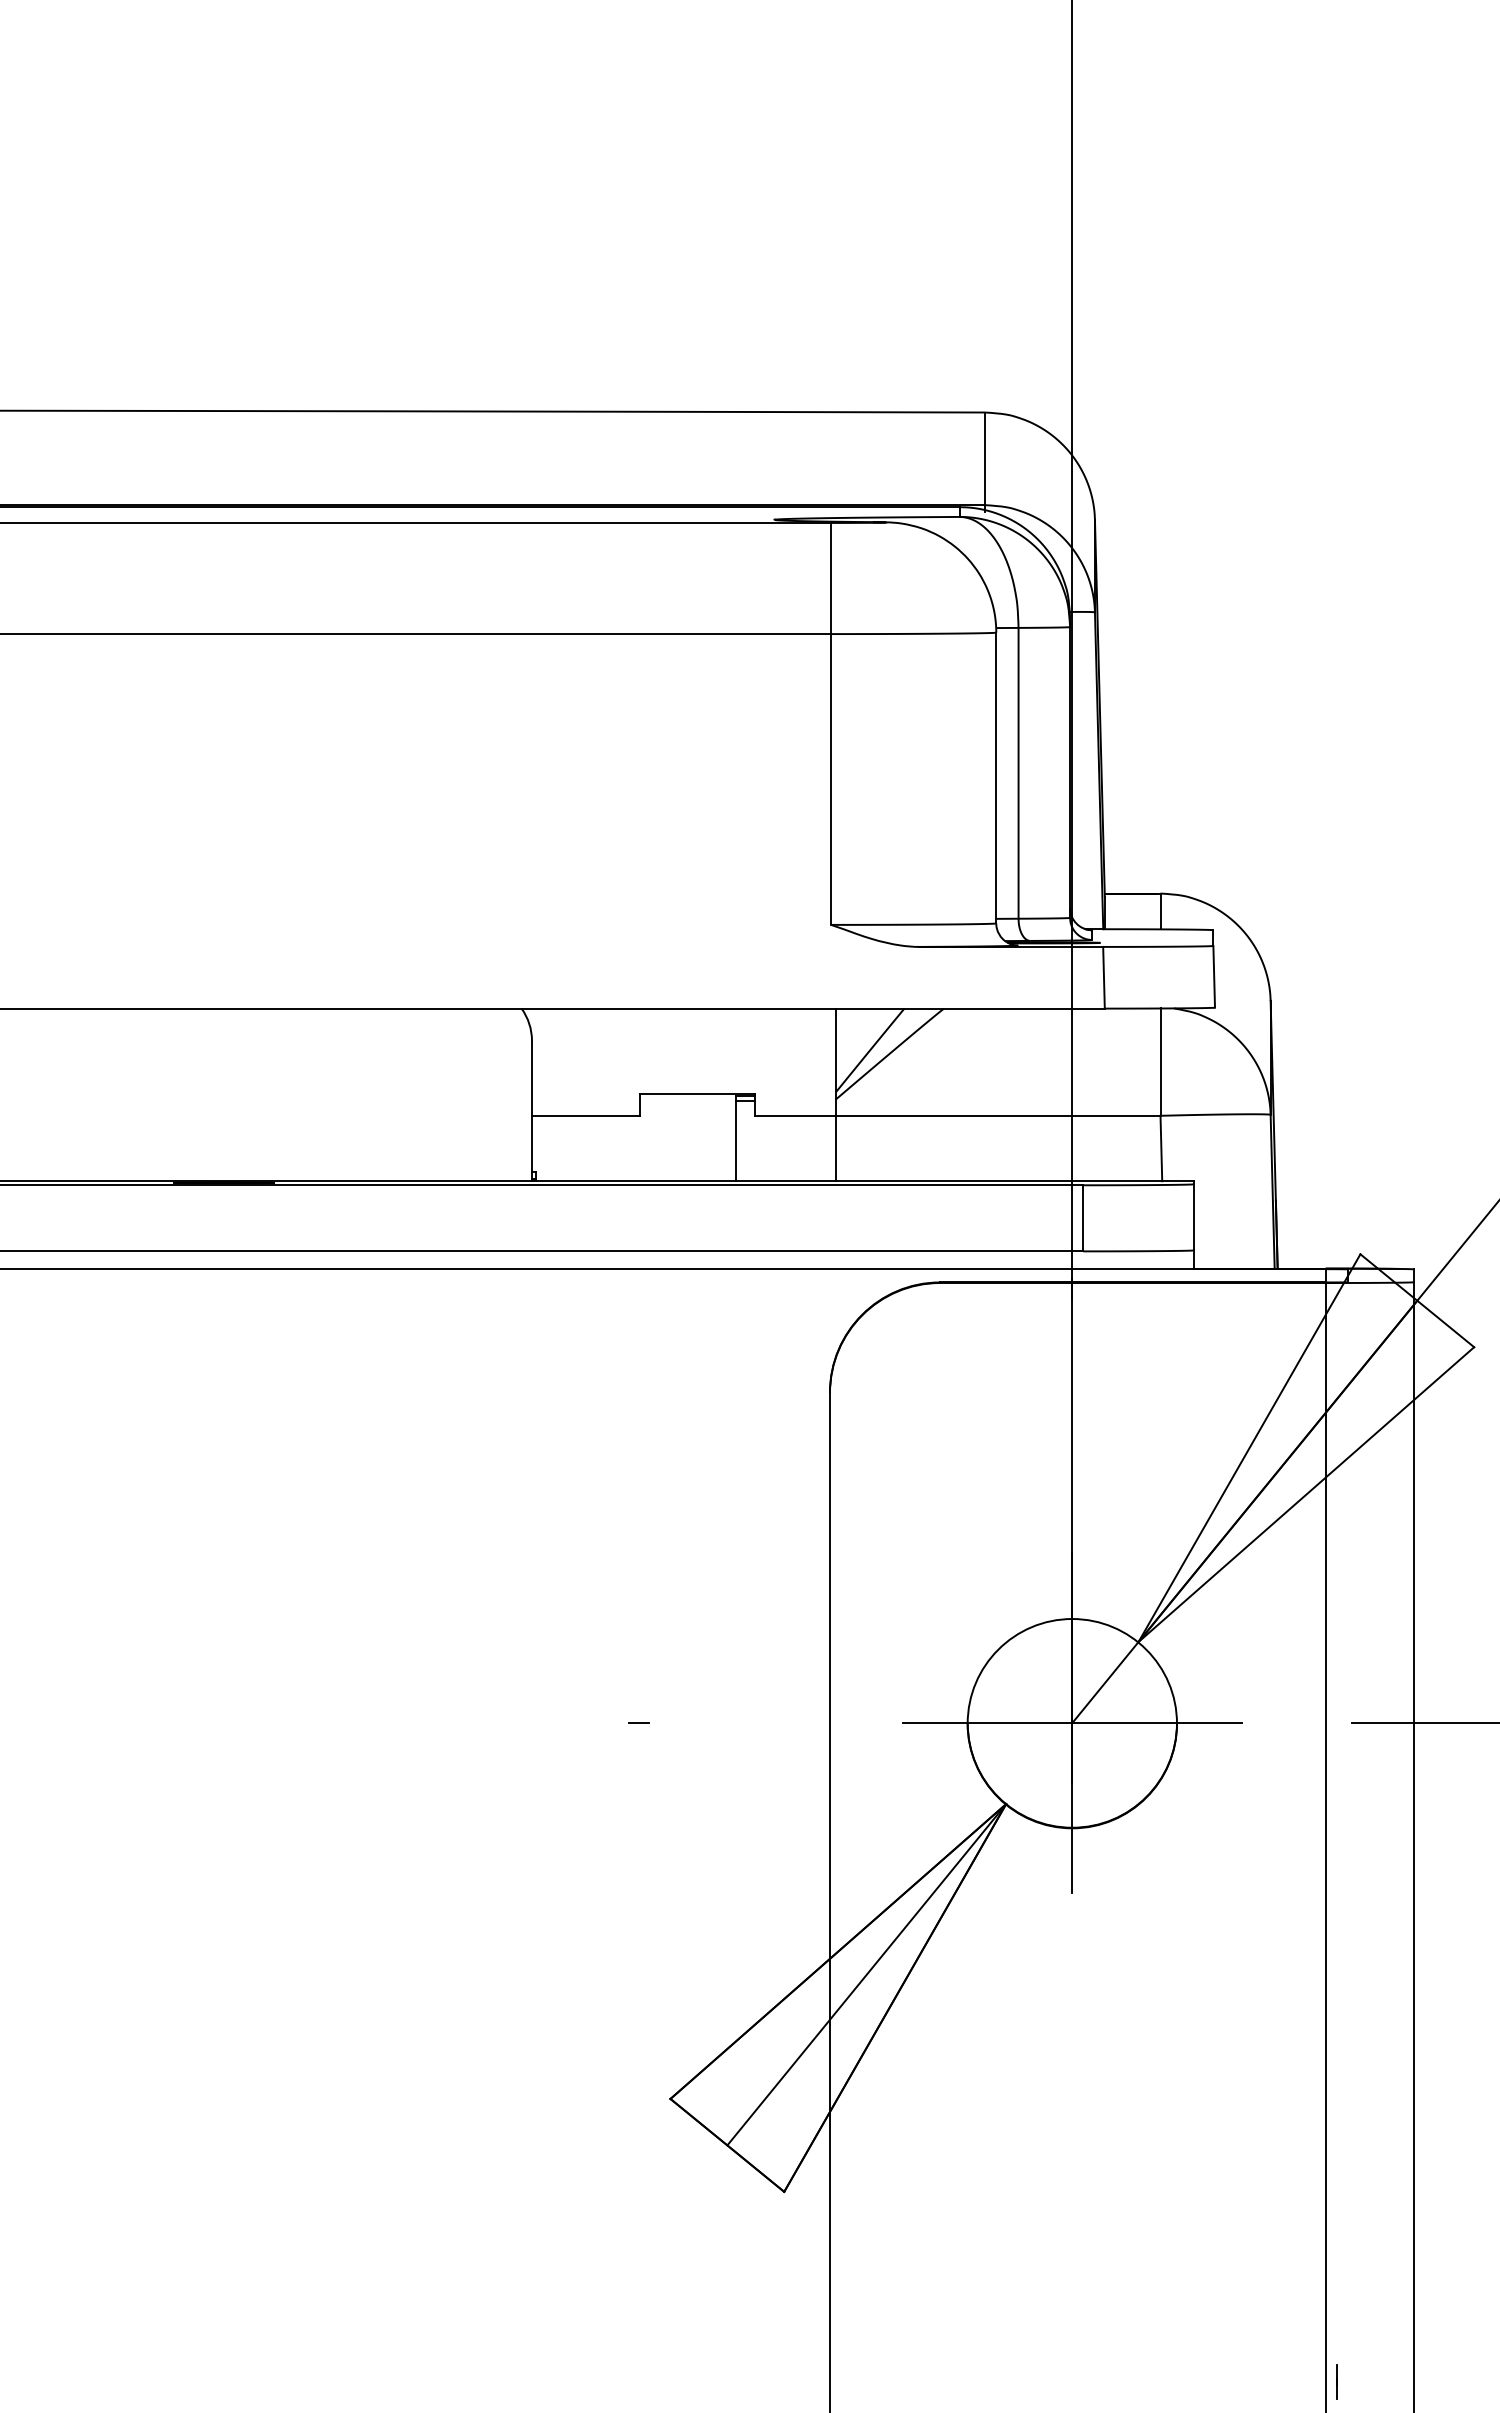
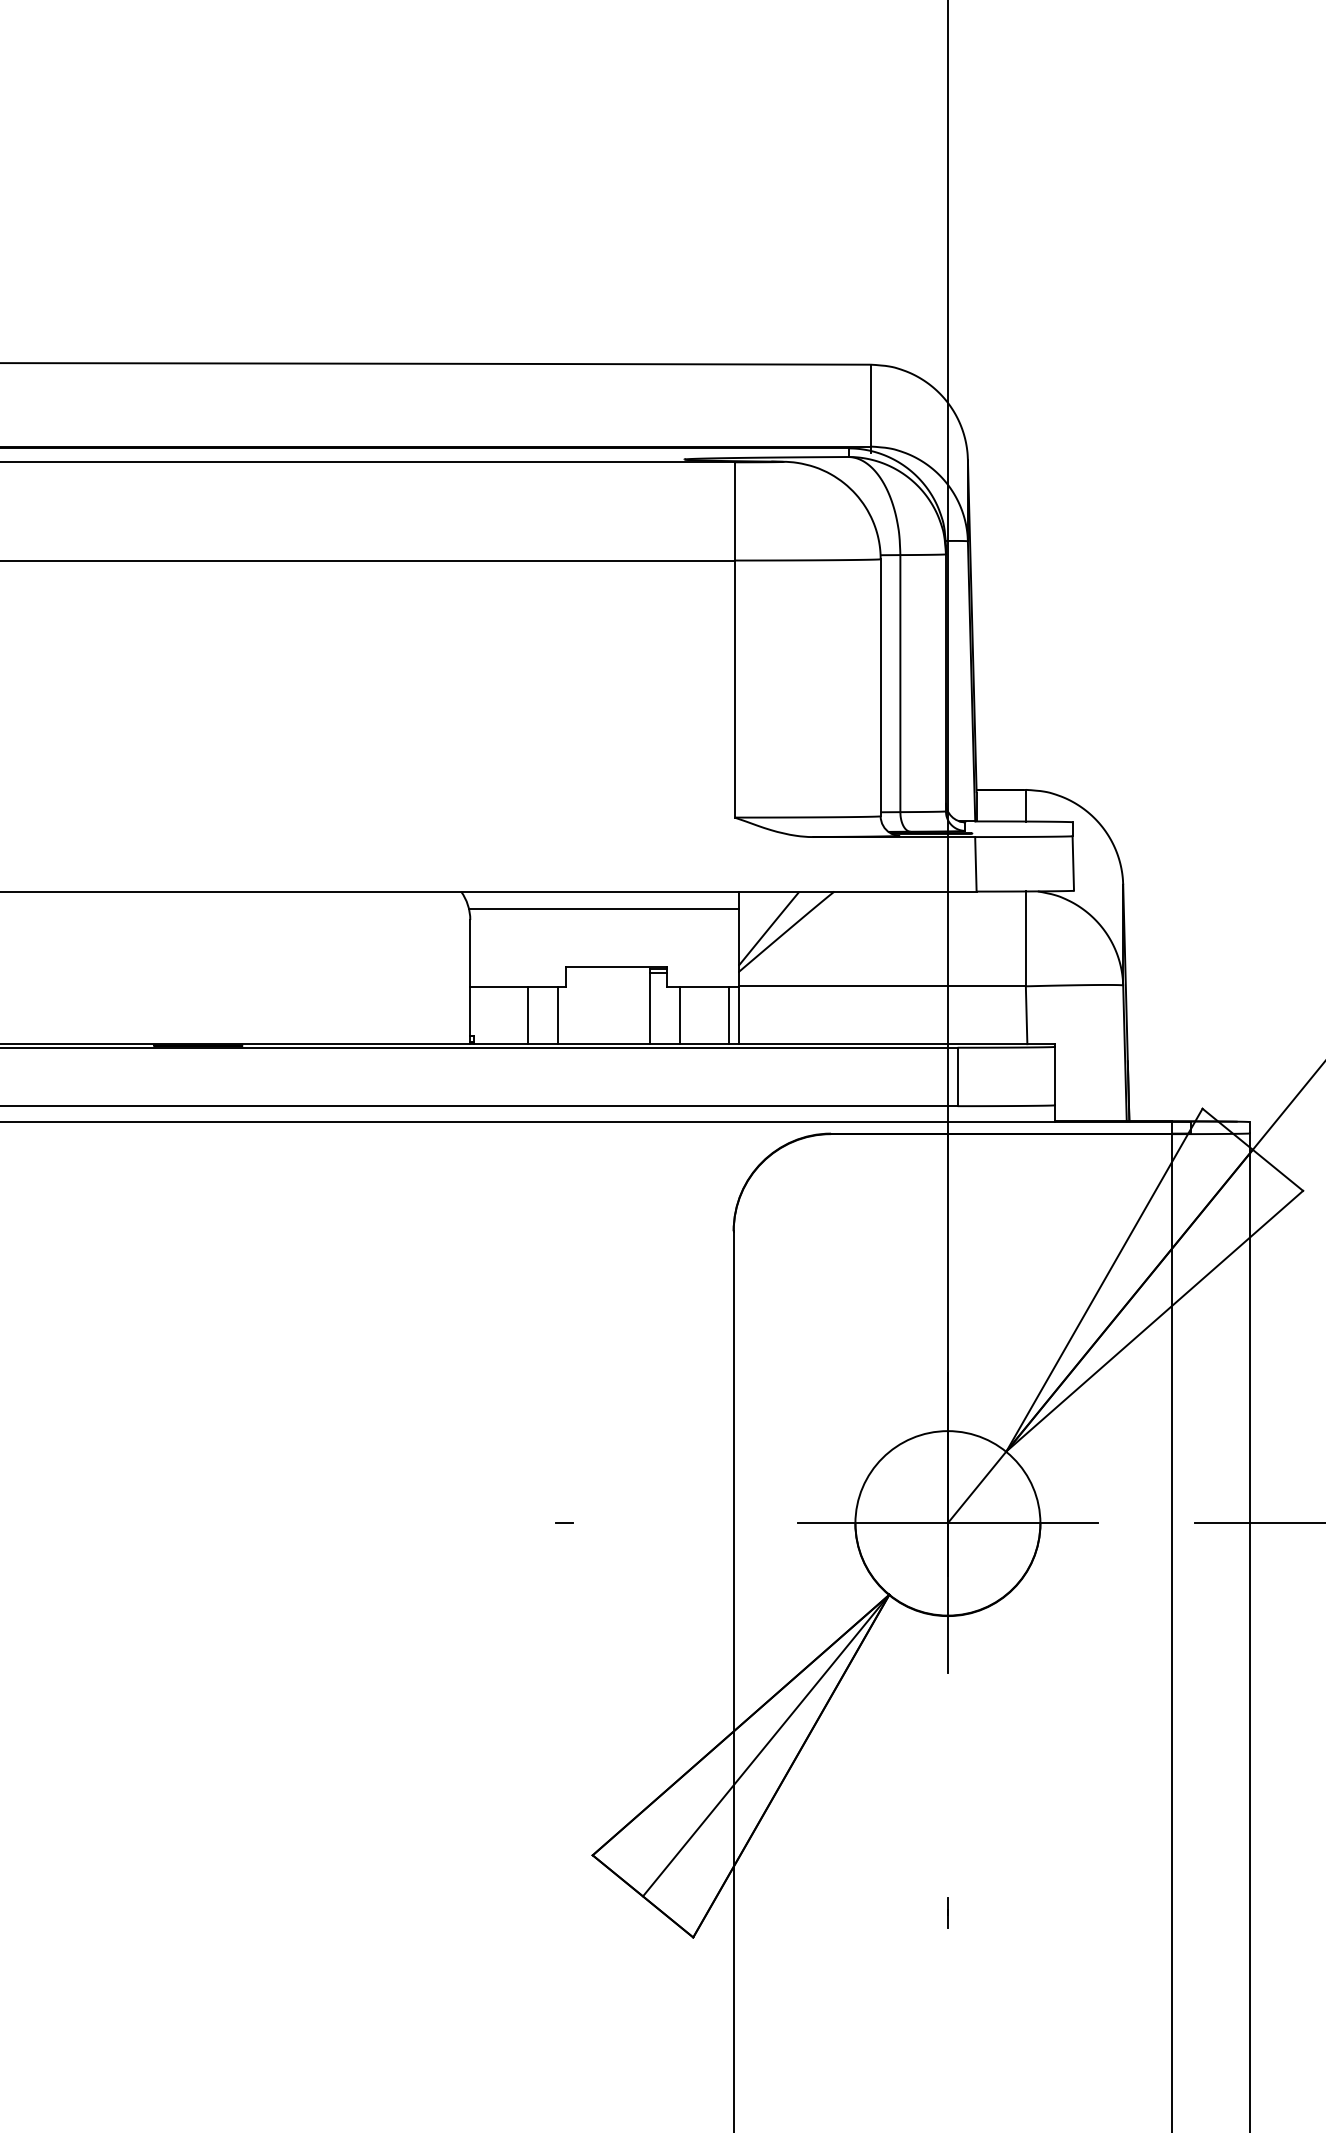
line: (683, 1028) -> (604, 909), added
line: (597, 1148) -> (528, 1015), added
line: (631, 1148) -> (558, 1015), added
line: (768, 1148) -> (679, 1015), added
line: (824, 1148) -> (728, 1015), added
line: (1336, 2381) -> (947, 1912), moved

